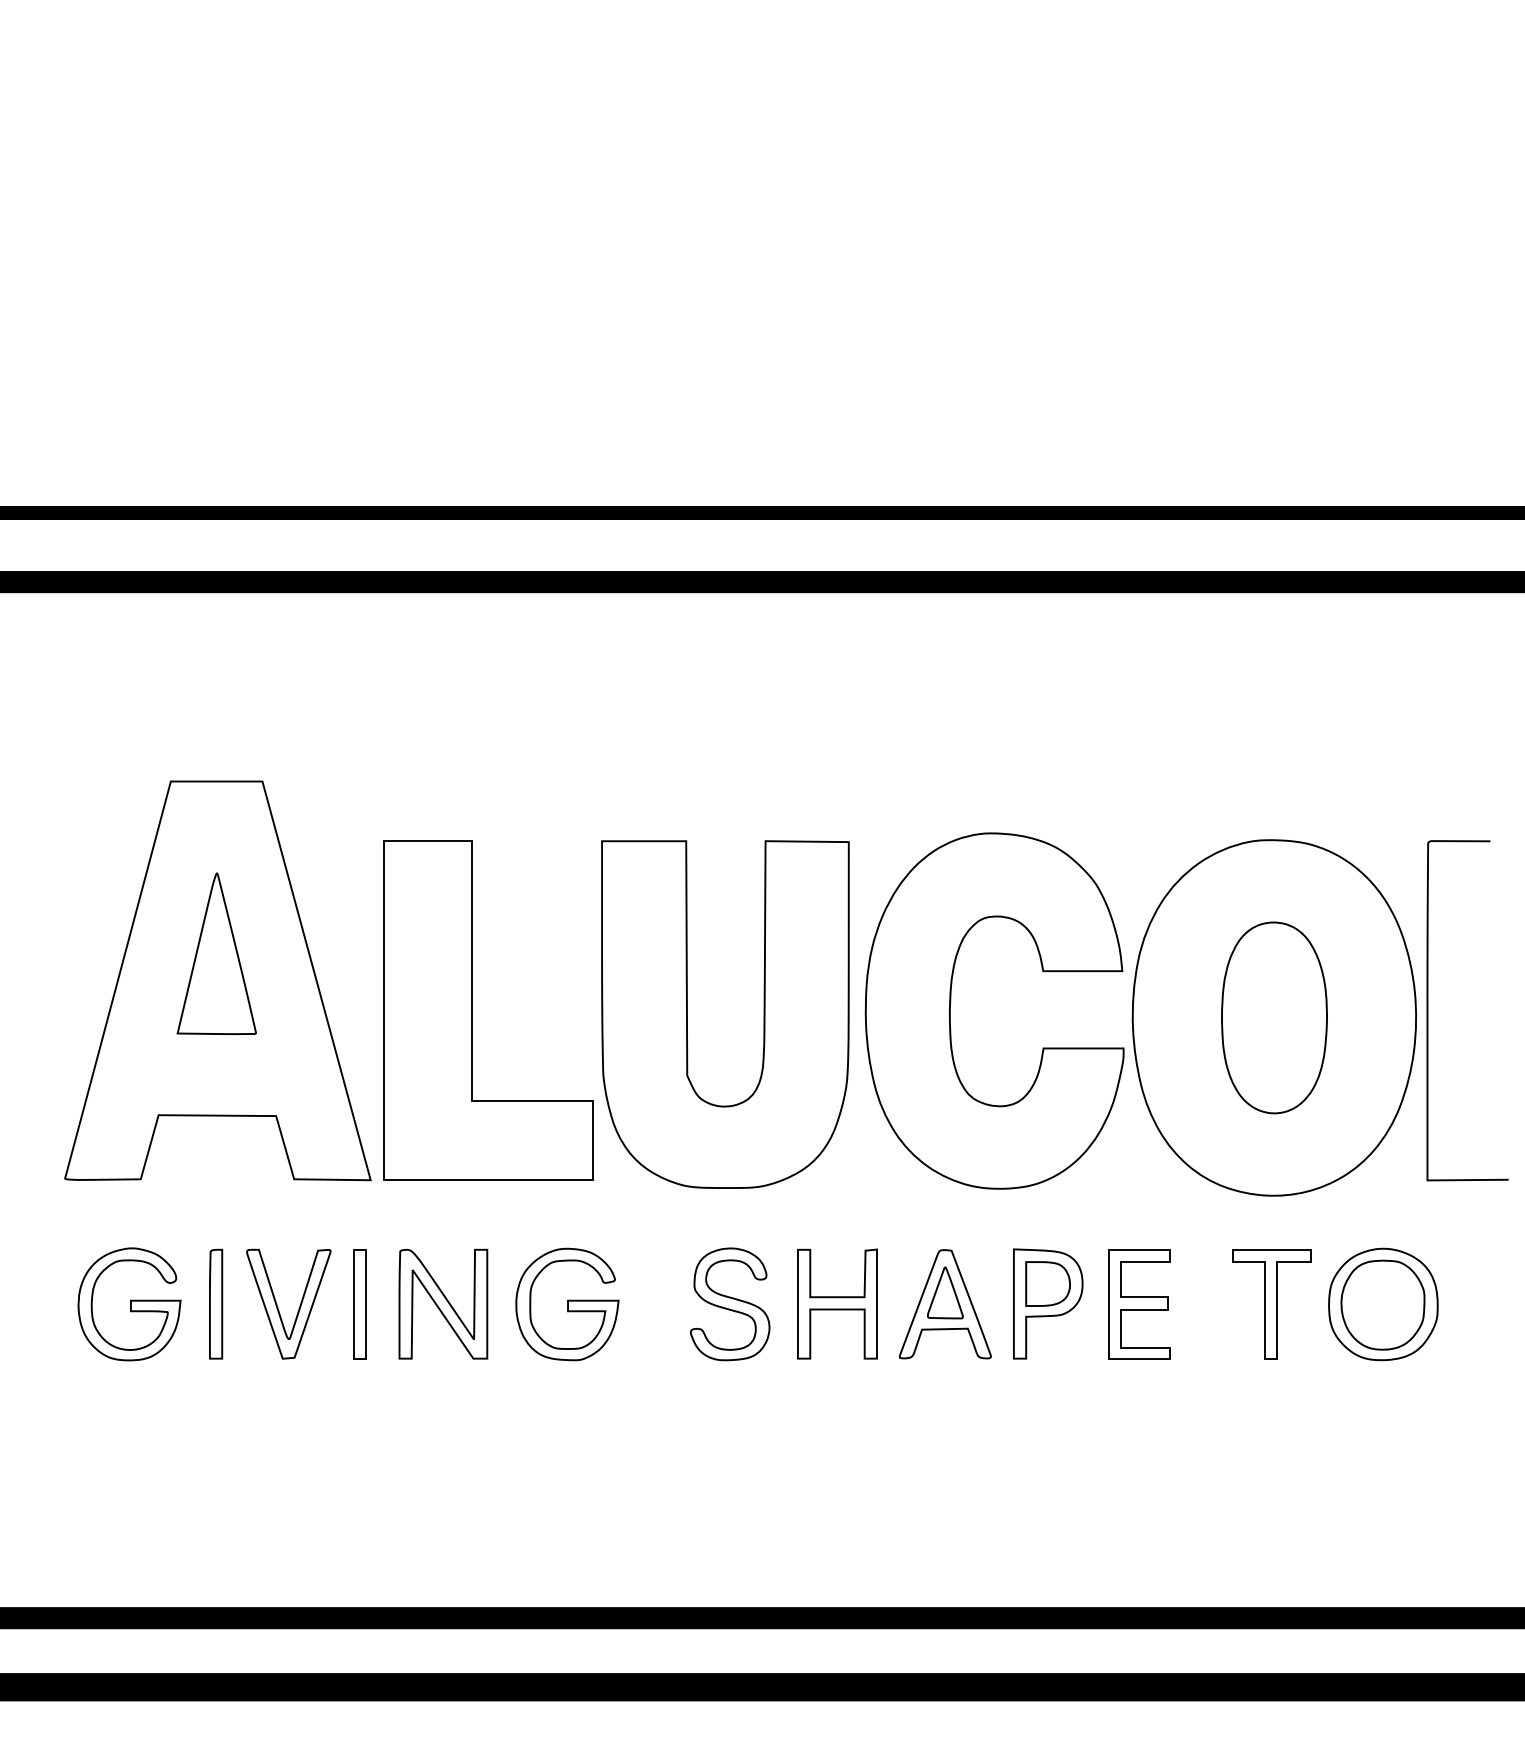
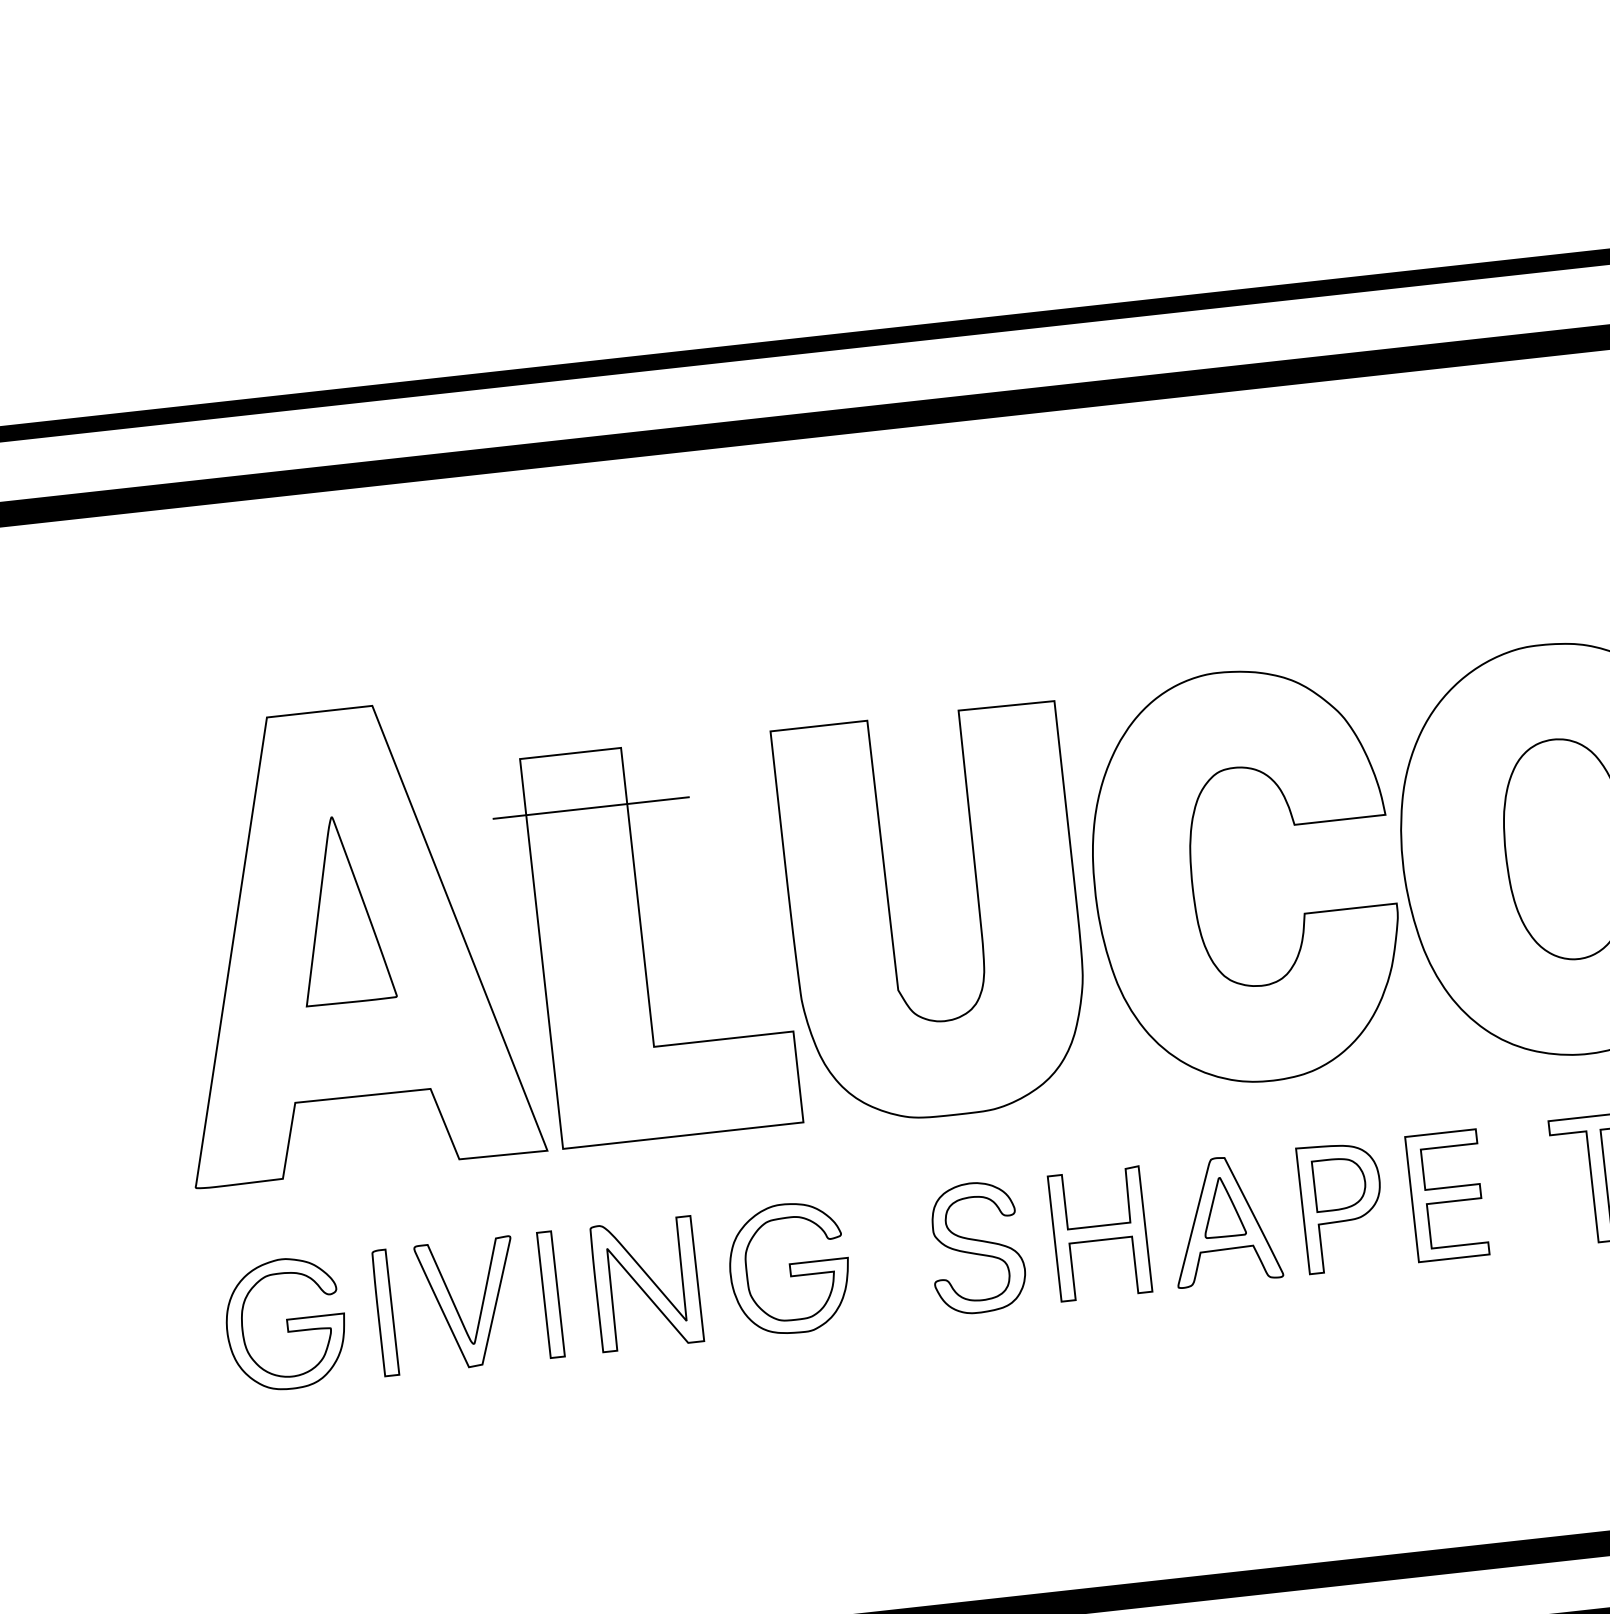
line: (440, 890) -> (590, 808), added

